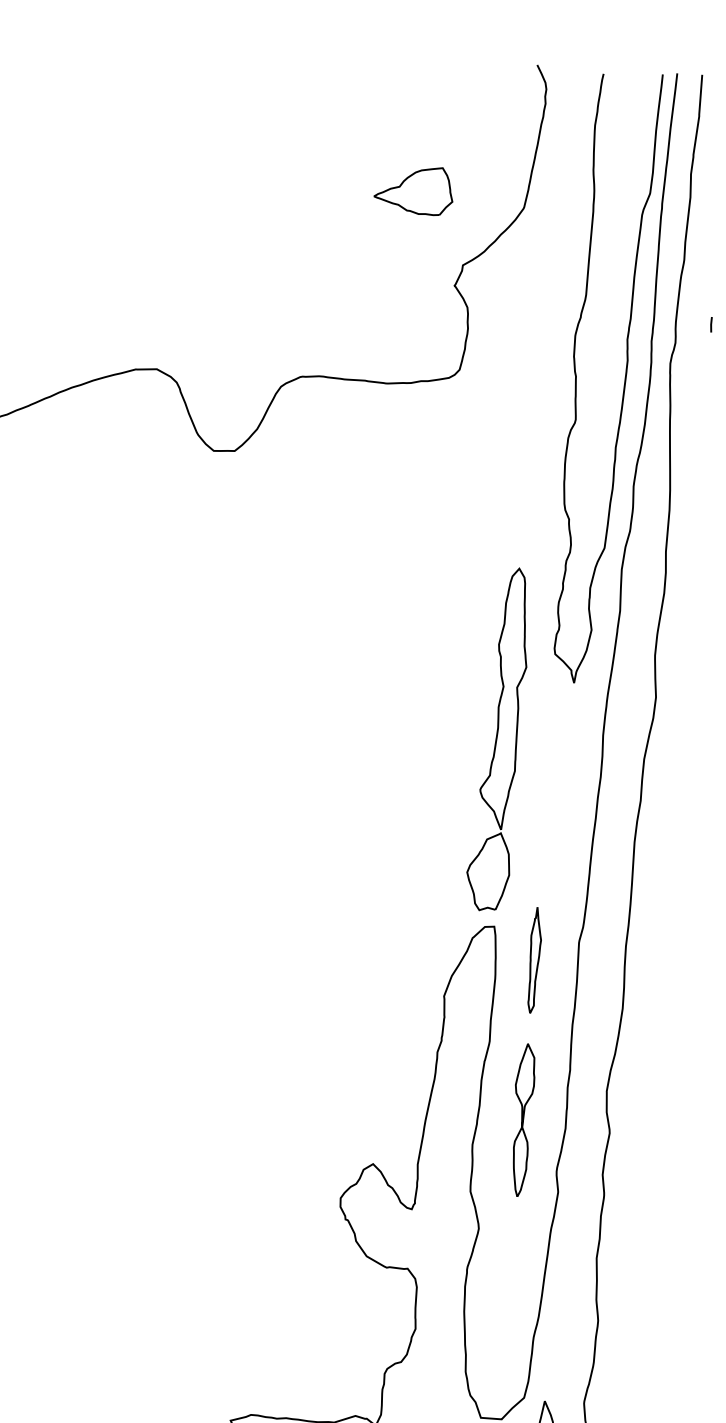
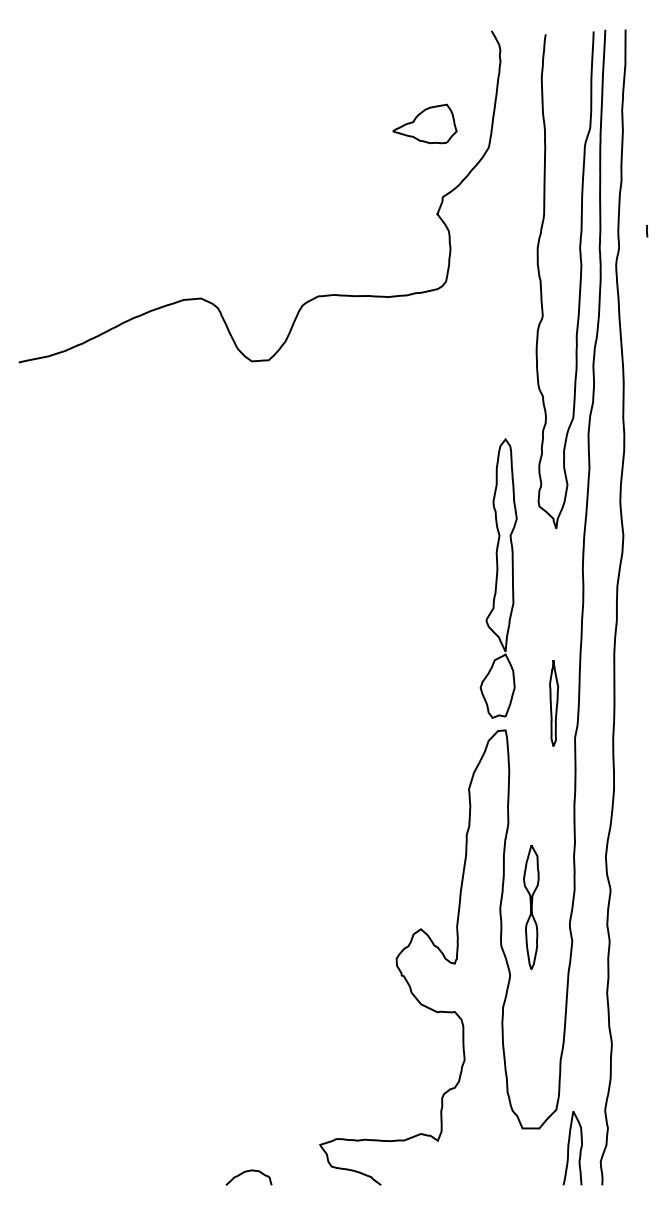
part: (413, 189) -> (424, 123), moved
part: (535, 960) -> (554, 703), moved
part: (522, 1120) -> (531, 907), moved

